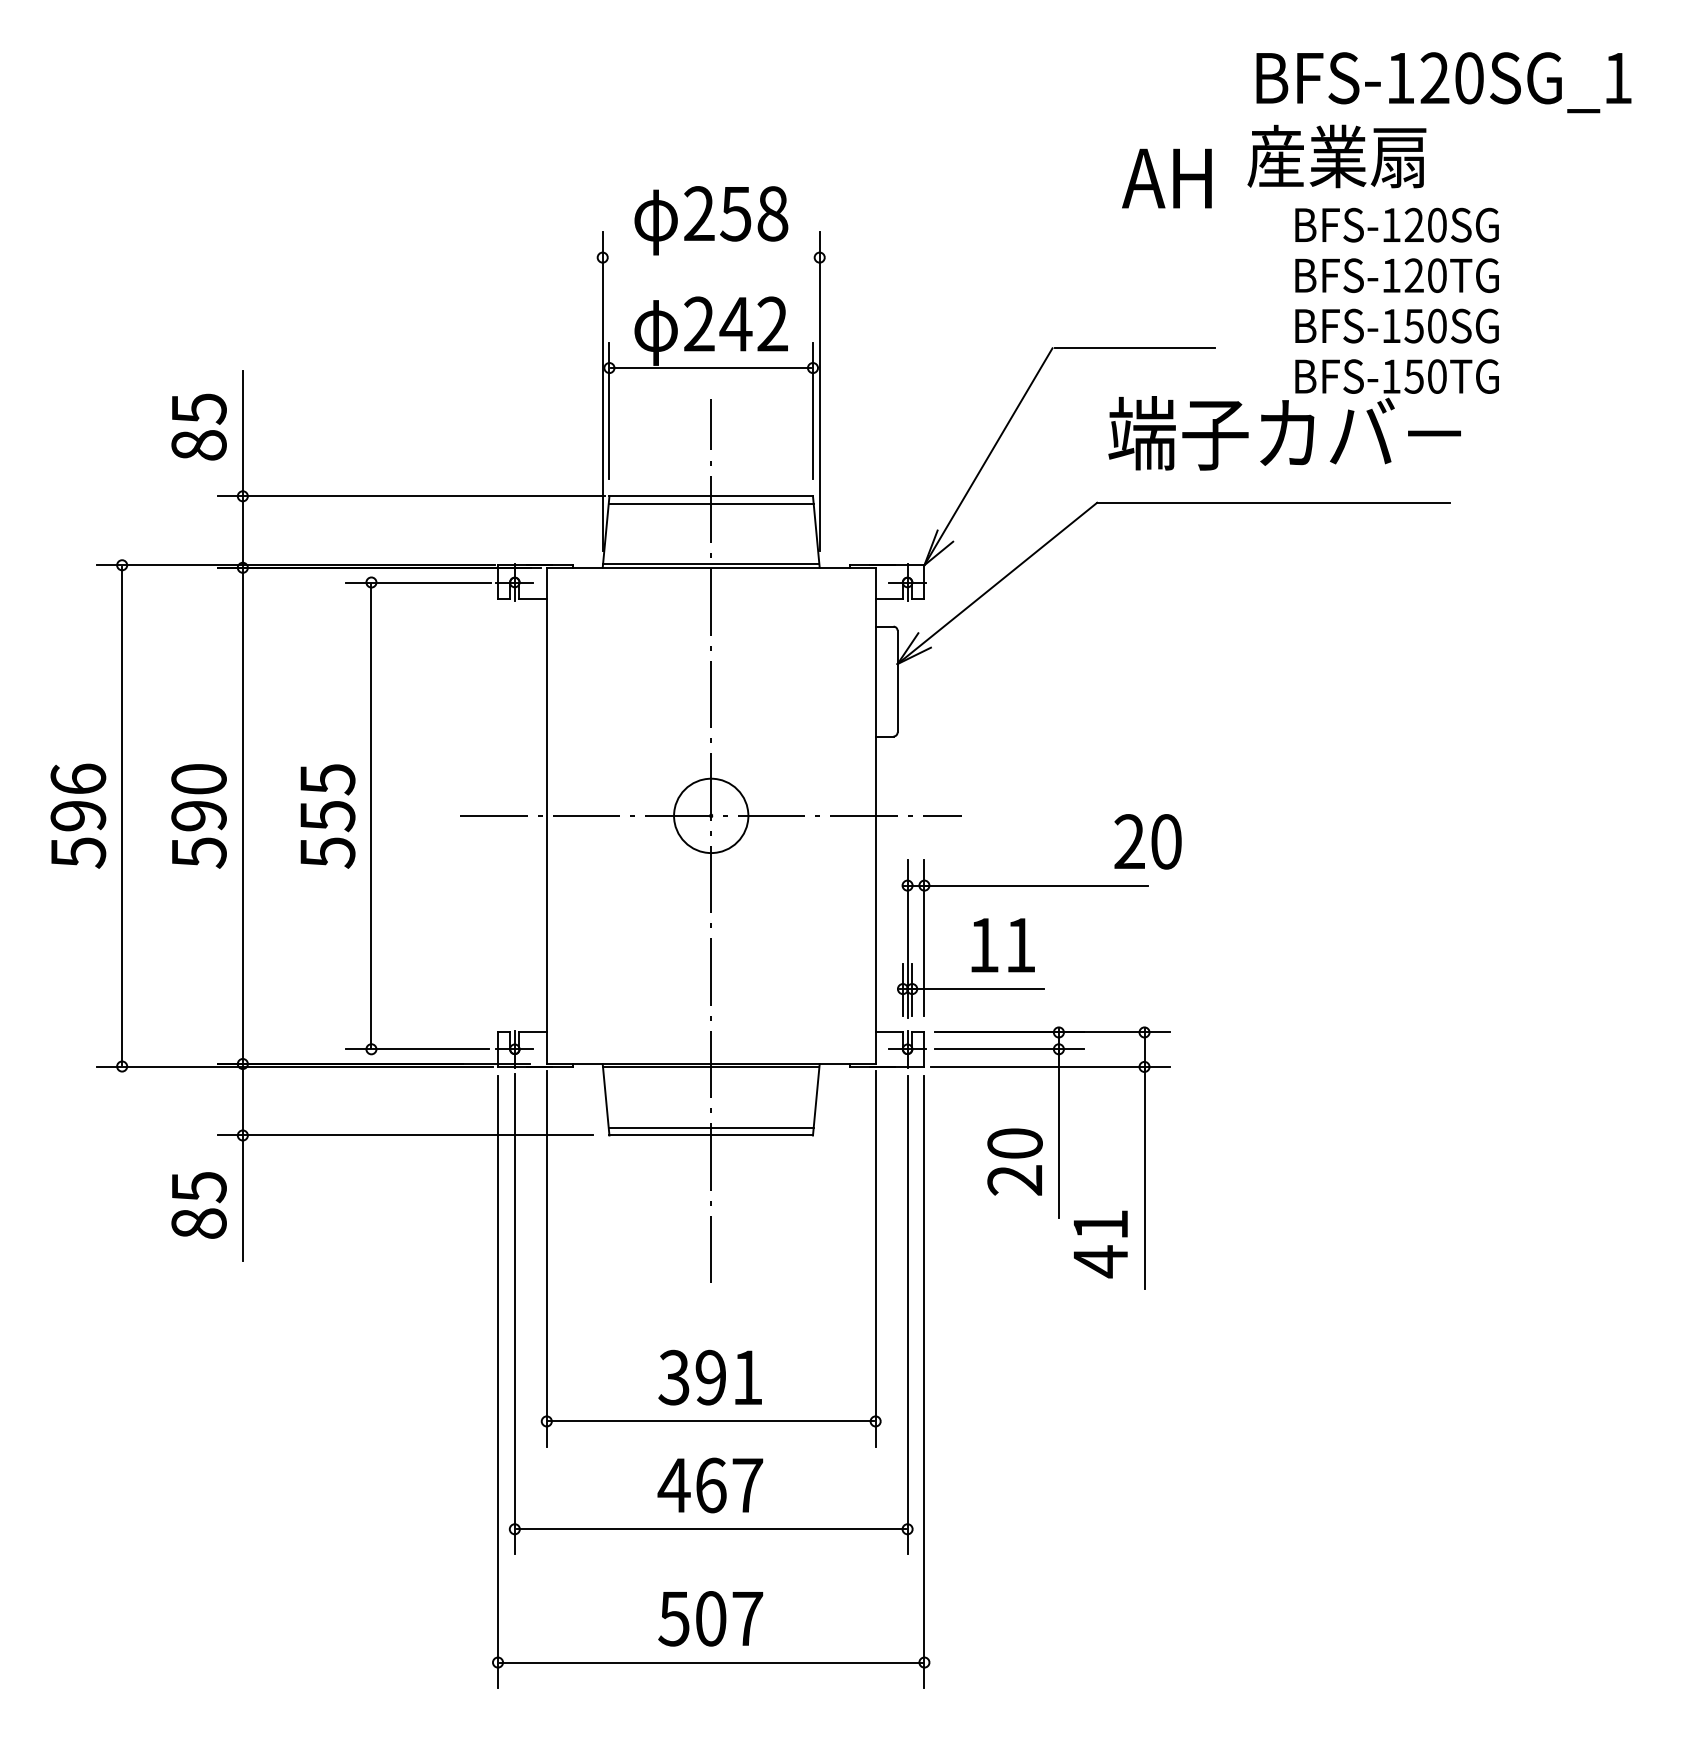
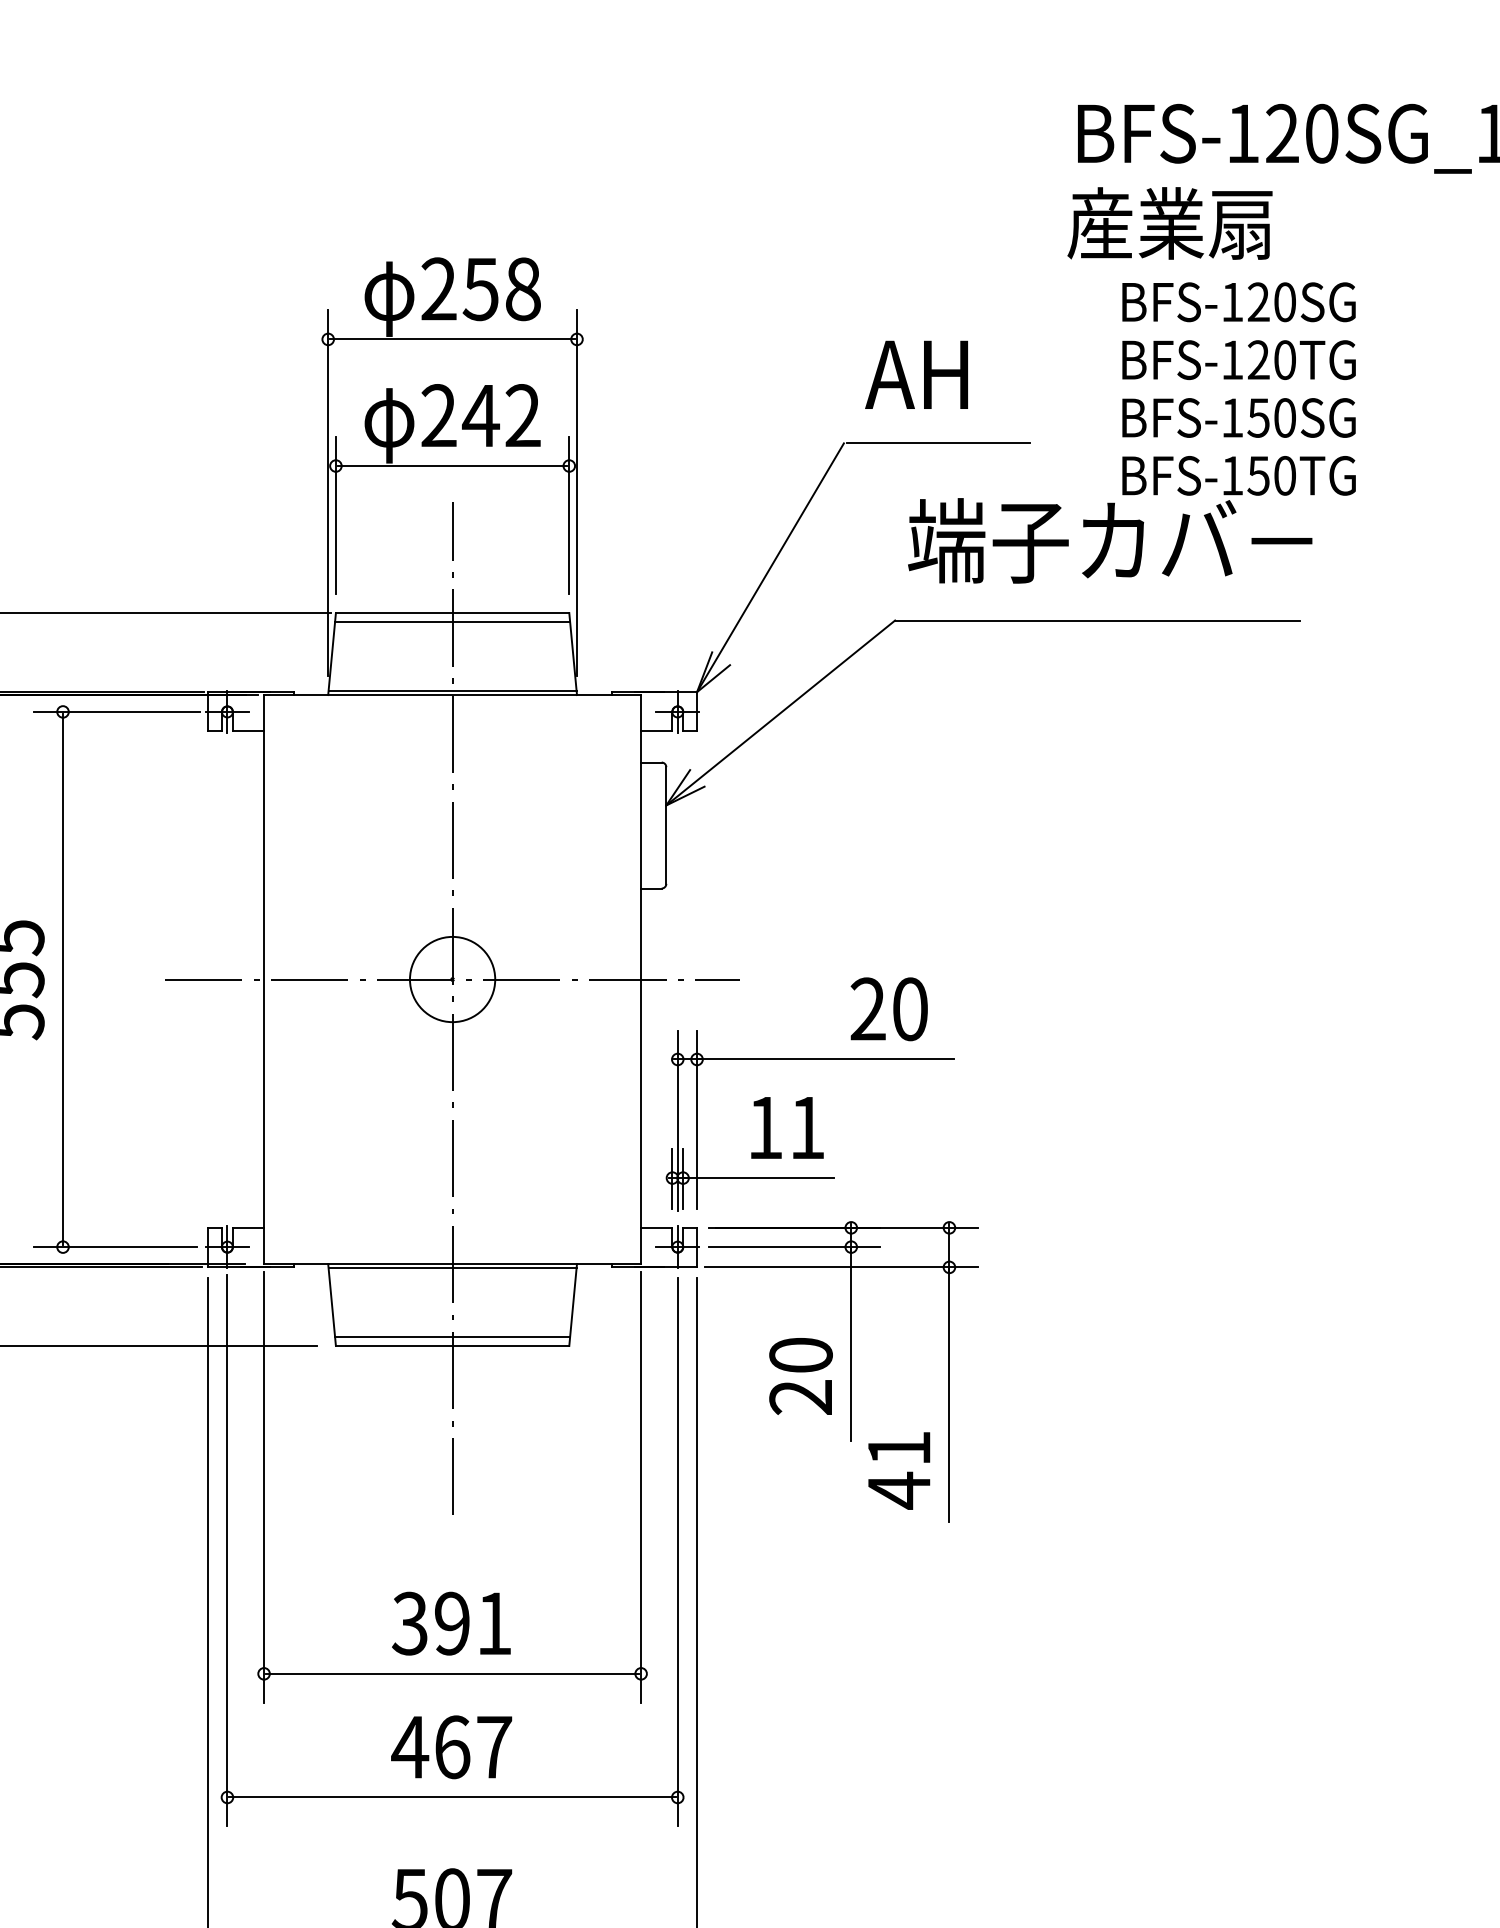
text: (1166, 178) -> (916, 374), moved
line: (711, 257) -> (452, 339), added
text: (1147, 841) -> (888, 1008), moved

